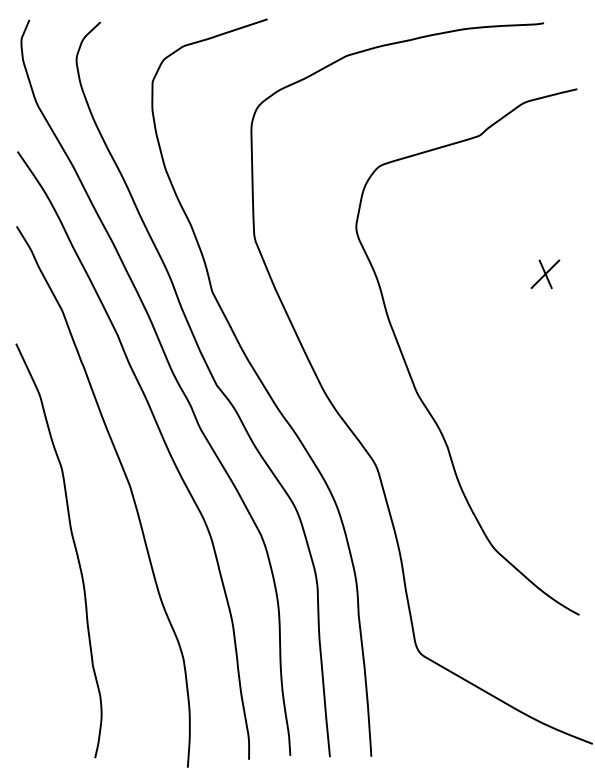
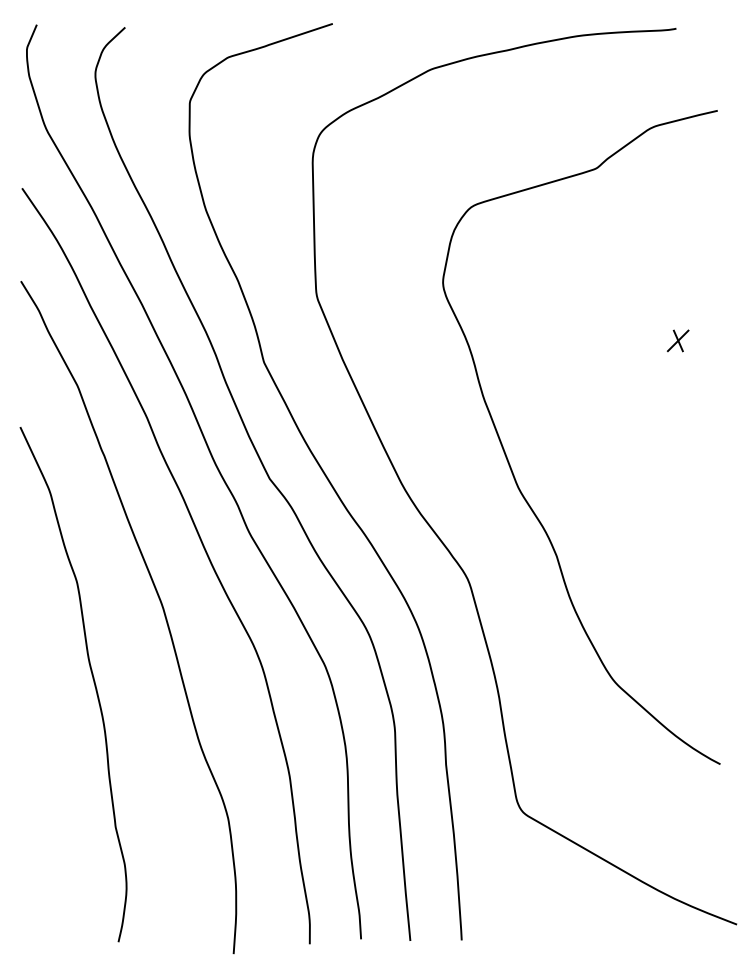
part: (545, 274) -> (678, 341), size x0.6

